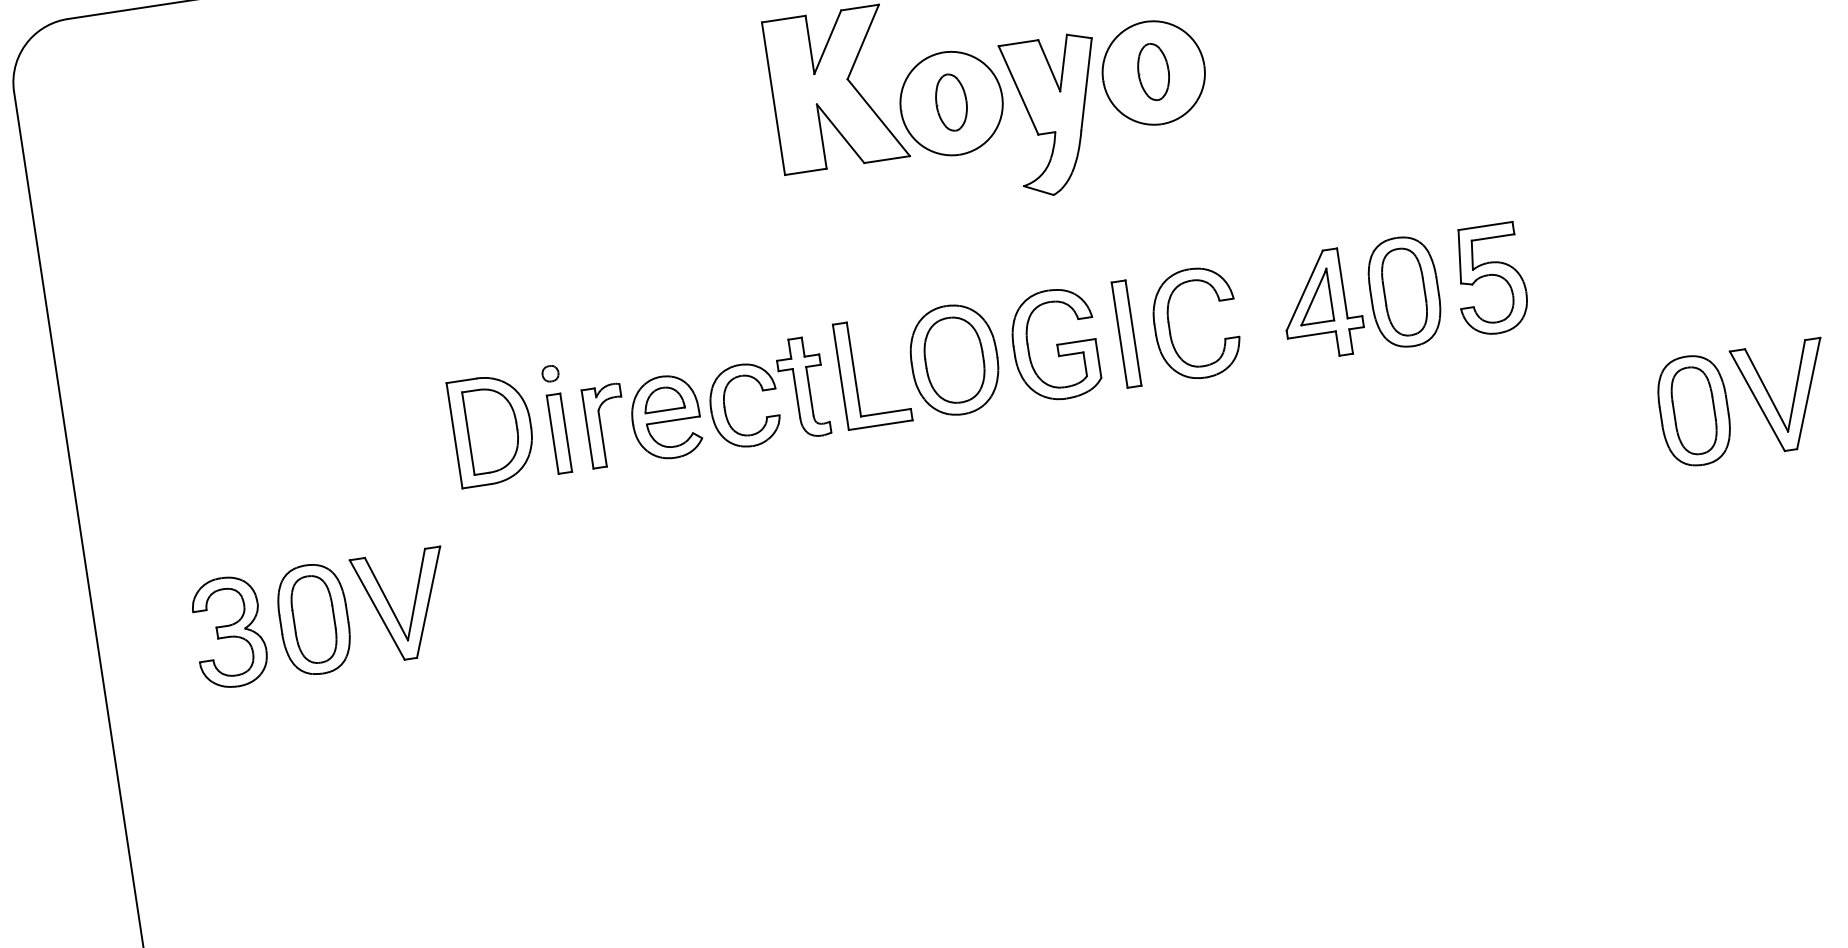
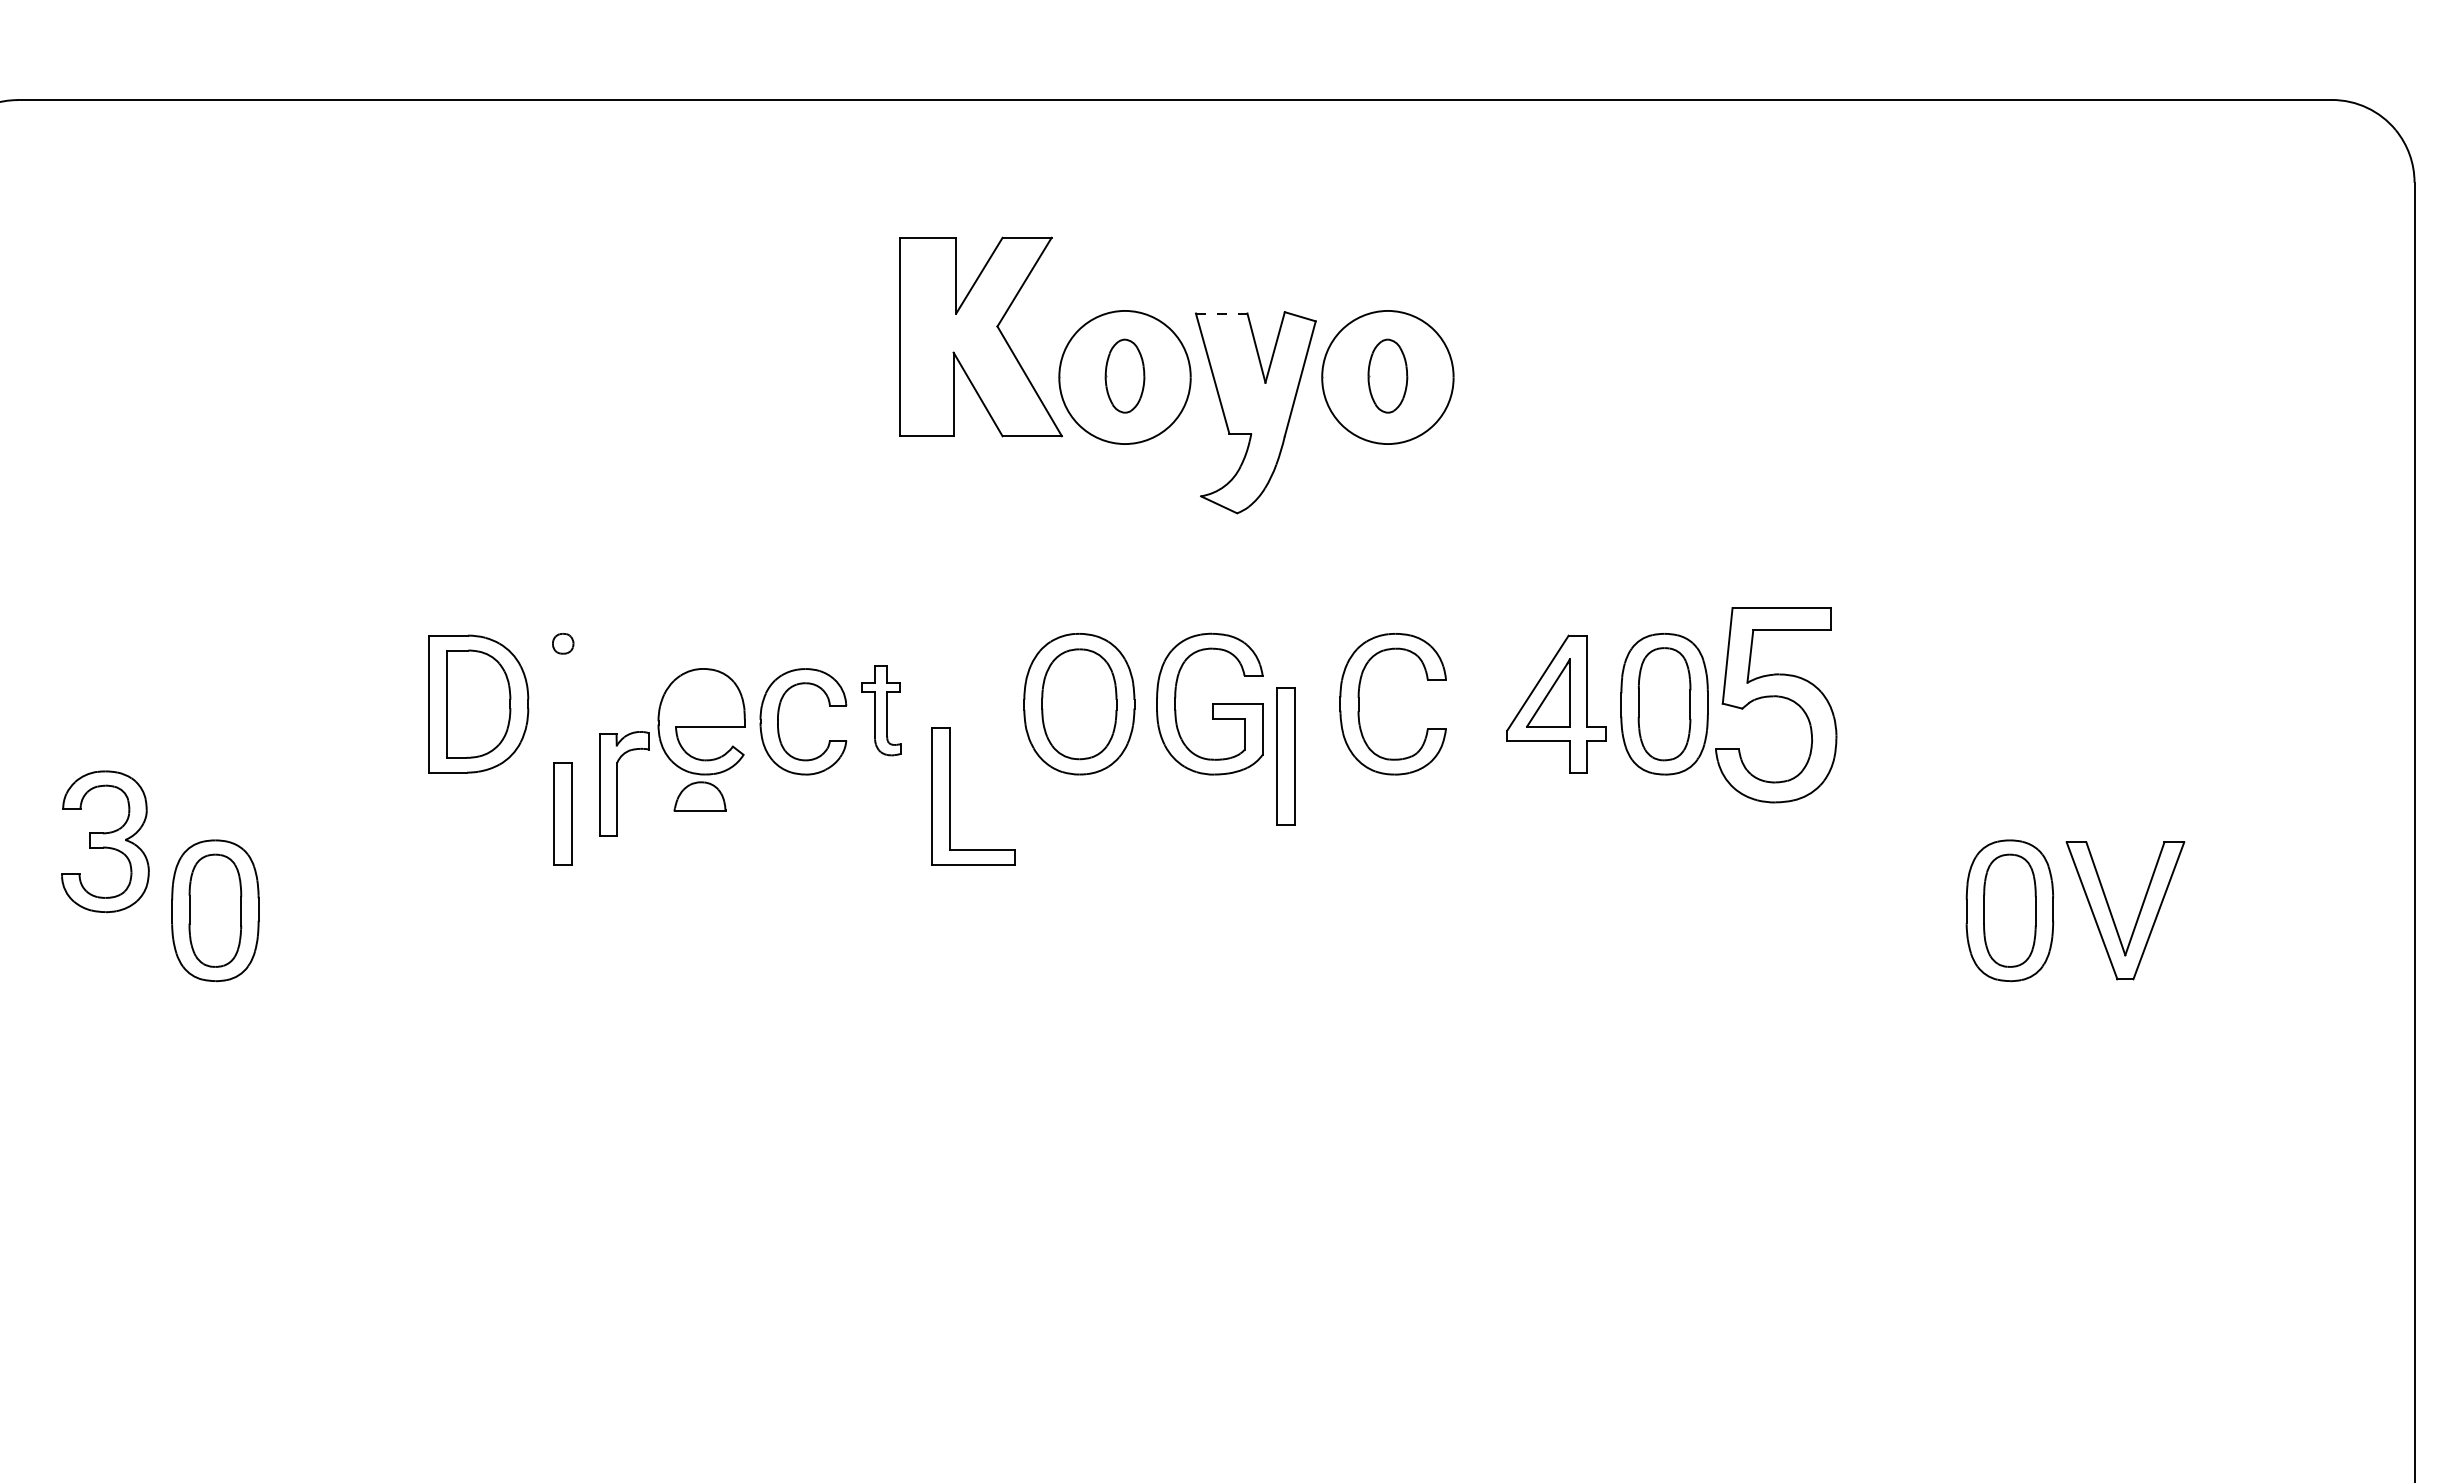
line: (1018, 43) -> (1221, 313), solid -> dashed
part: (1490, 279) -> (1776, 704), size x1.4
part: (1126, 334) -> (1285, 756), moved
part: (855, 375) -> (950, 796), moved
part: (803, 388) -> (881, 710), size x0.7
part: (663, 398) -> (699, 796), moved
part: (601, 426) -> (617, 783), moved
part: (559, 433) -> (562, 813), moved
part: (392, 609) -> (317, 913), removed
part: (229, 632) -> (105, 841), moved

